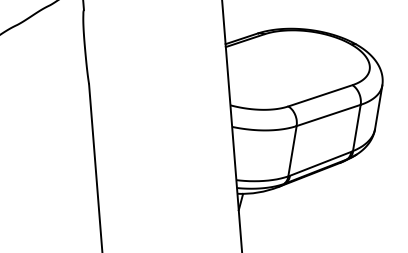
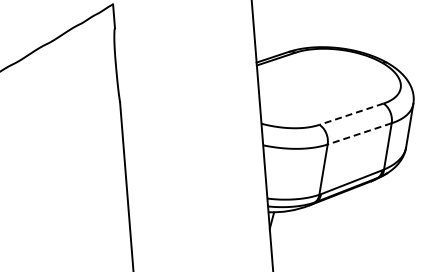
line: (320, 96) -> (351, 114), solid -> dashed
line: (328, 115) -> (359, 133), solid -> dashed

